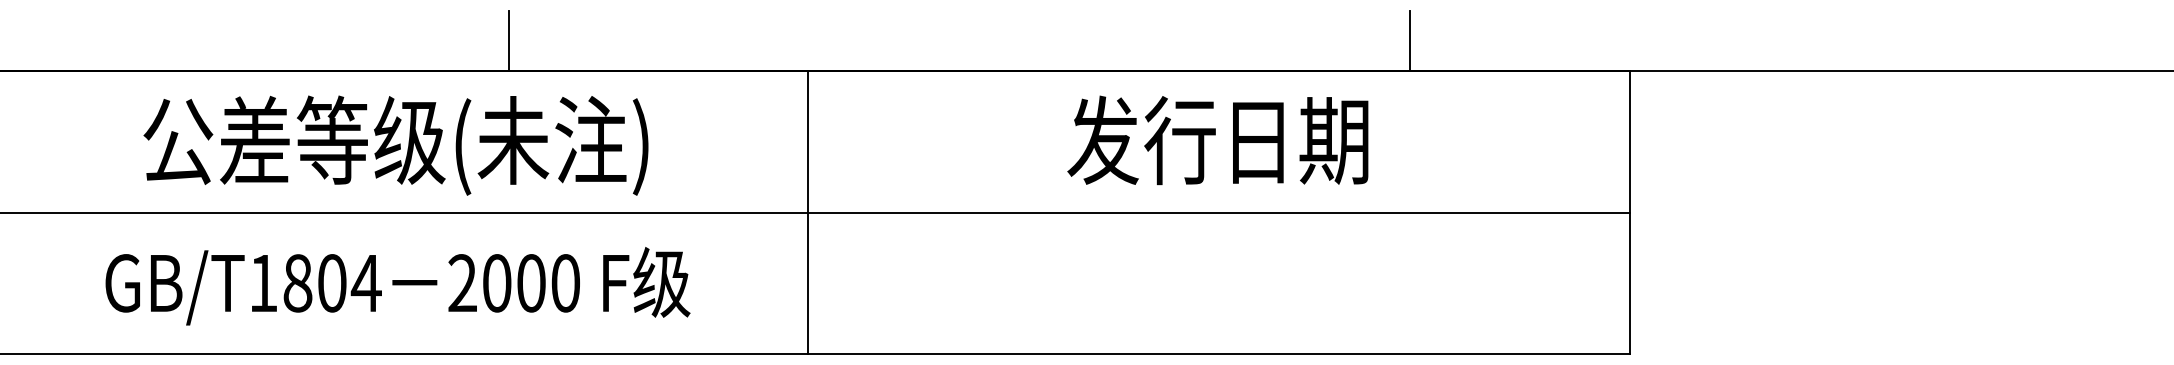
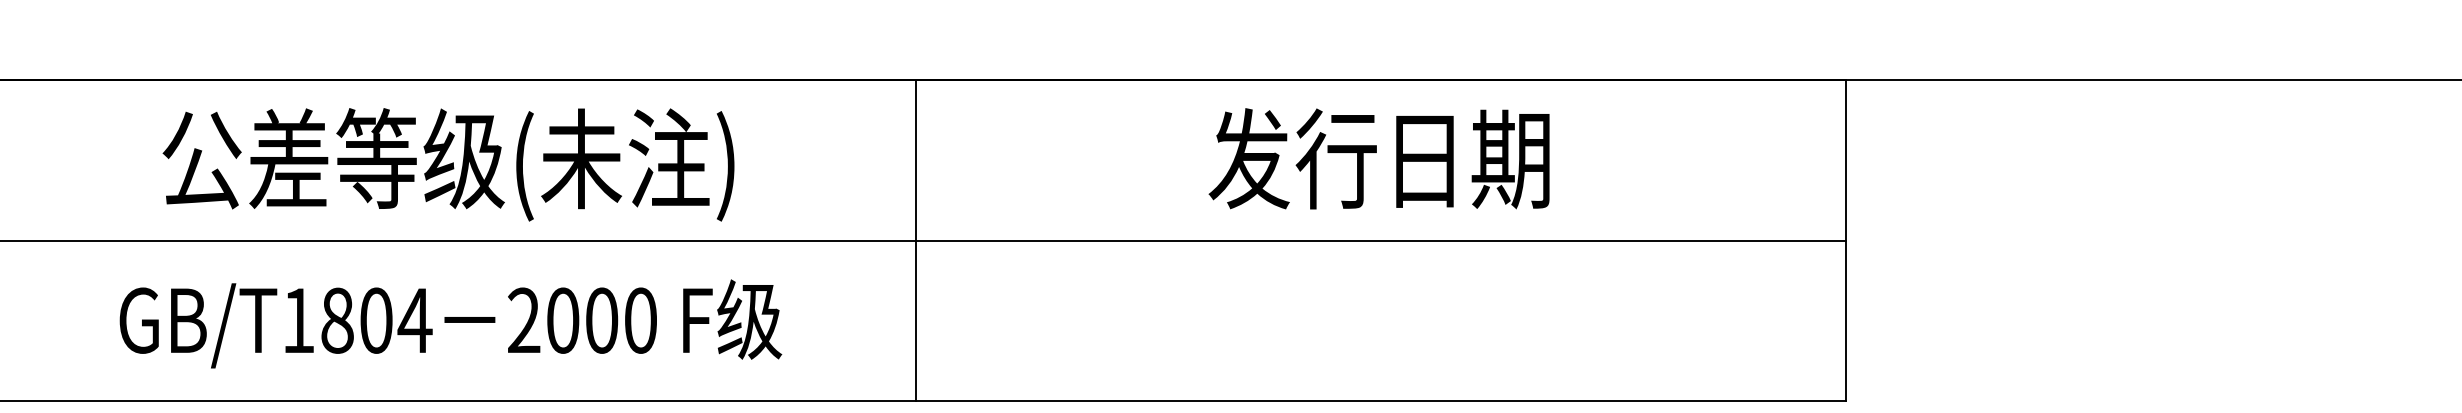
line: (508, 40) -> (575, 45), removed
line: (1410, 40) -> (1597, 45), removed

